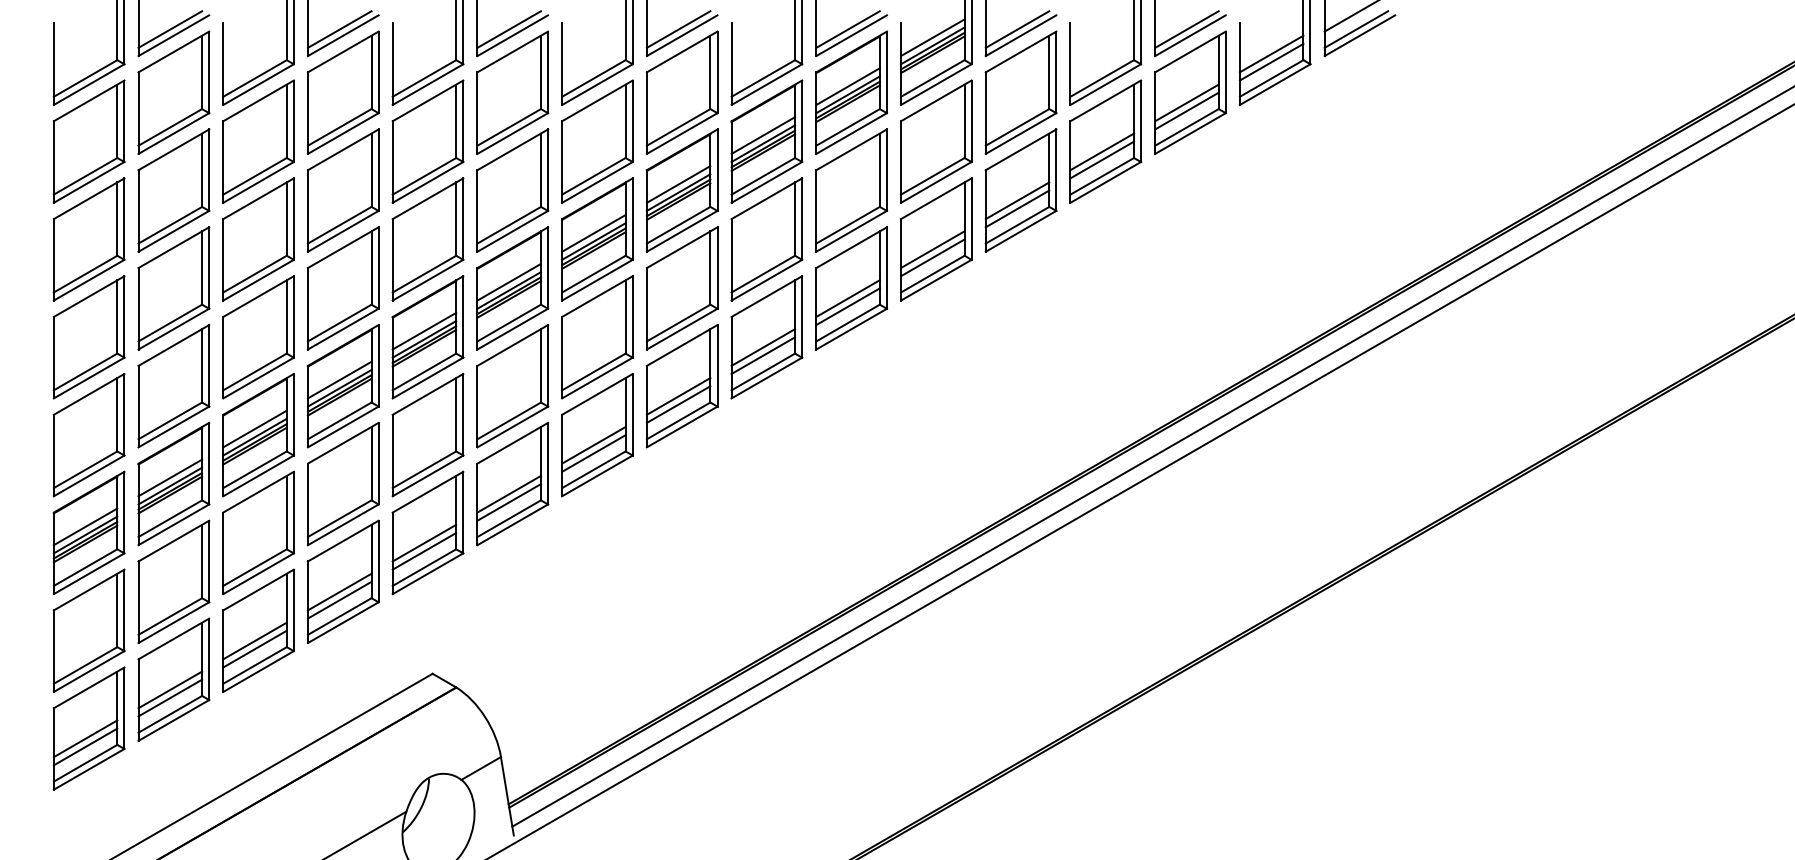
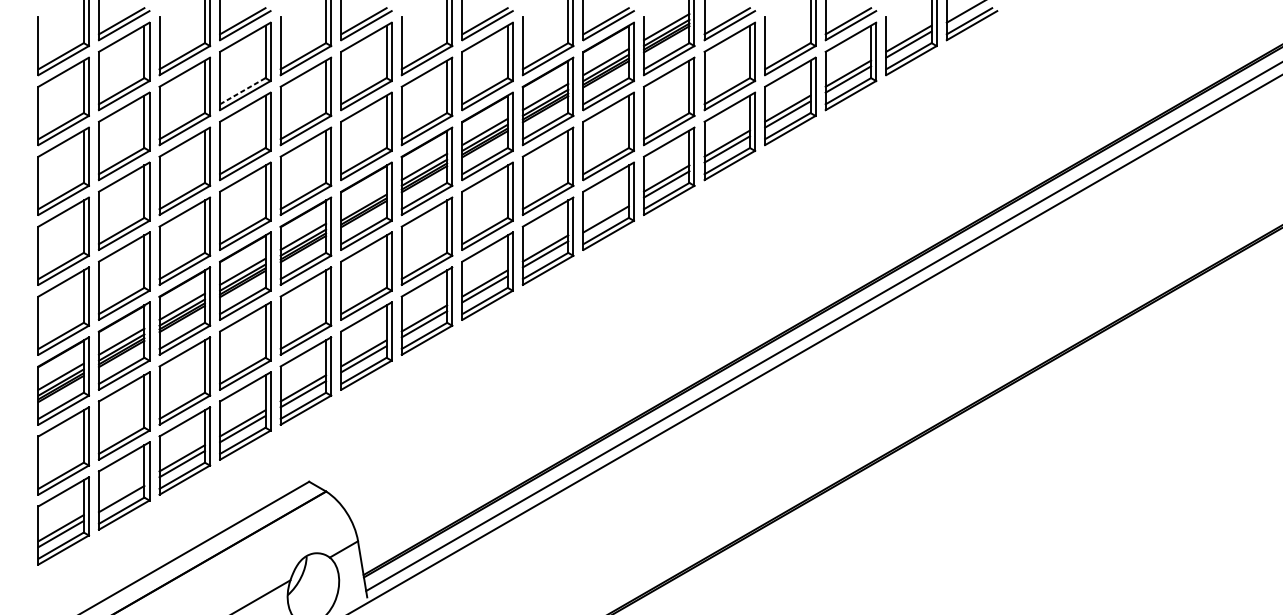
line: (339, 127) -> (242, 91), solid -> dashed
line: (508, 281) -> (363, 201), removed
line: (847, 298) -> (605, 213), removed
line: (170, 689) -> (121, 492), removed

